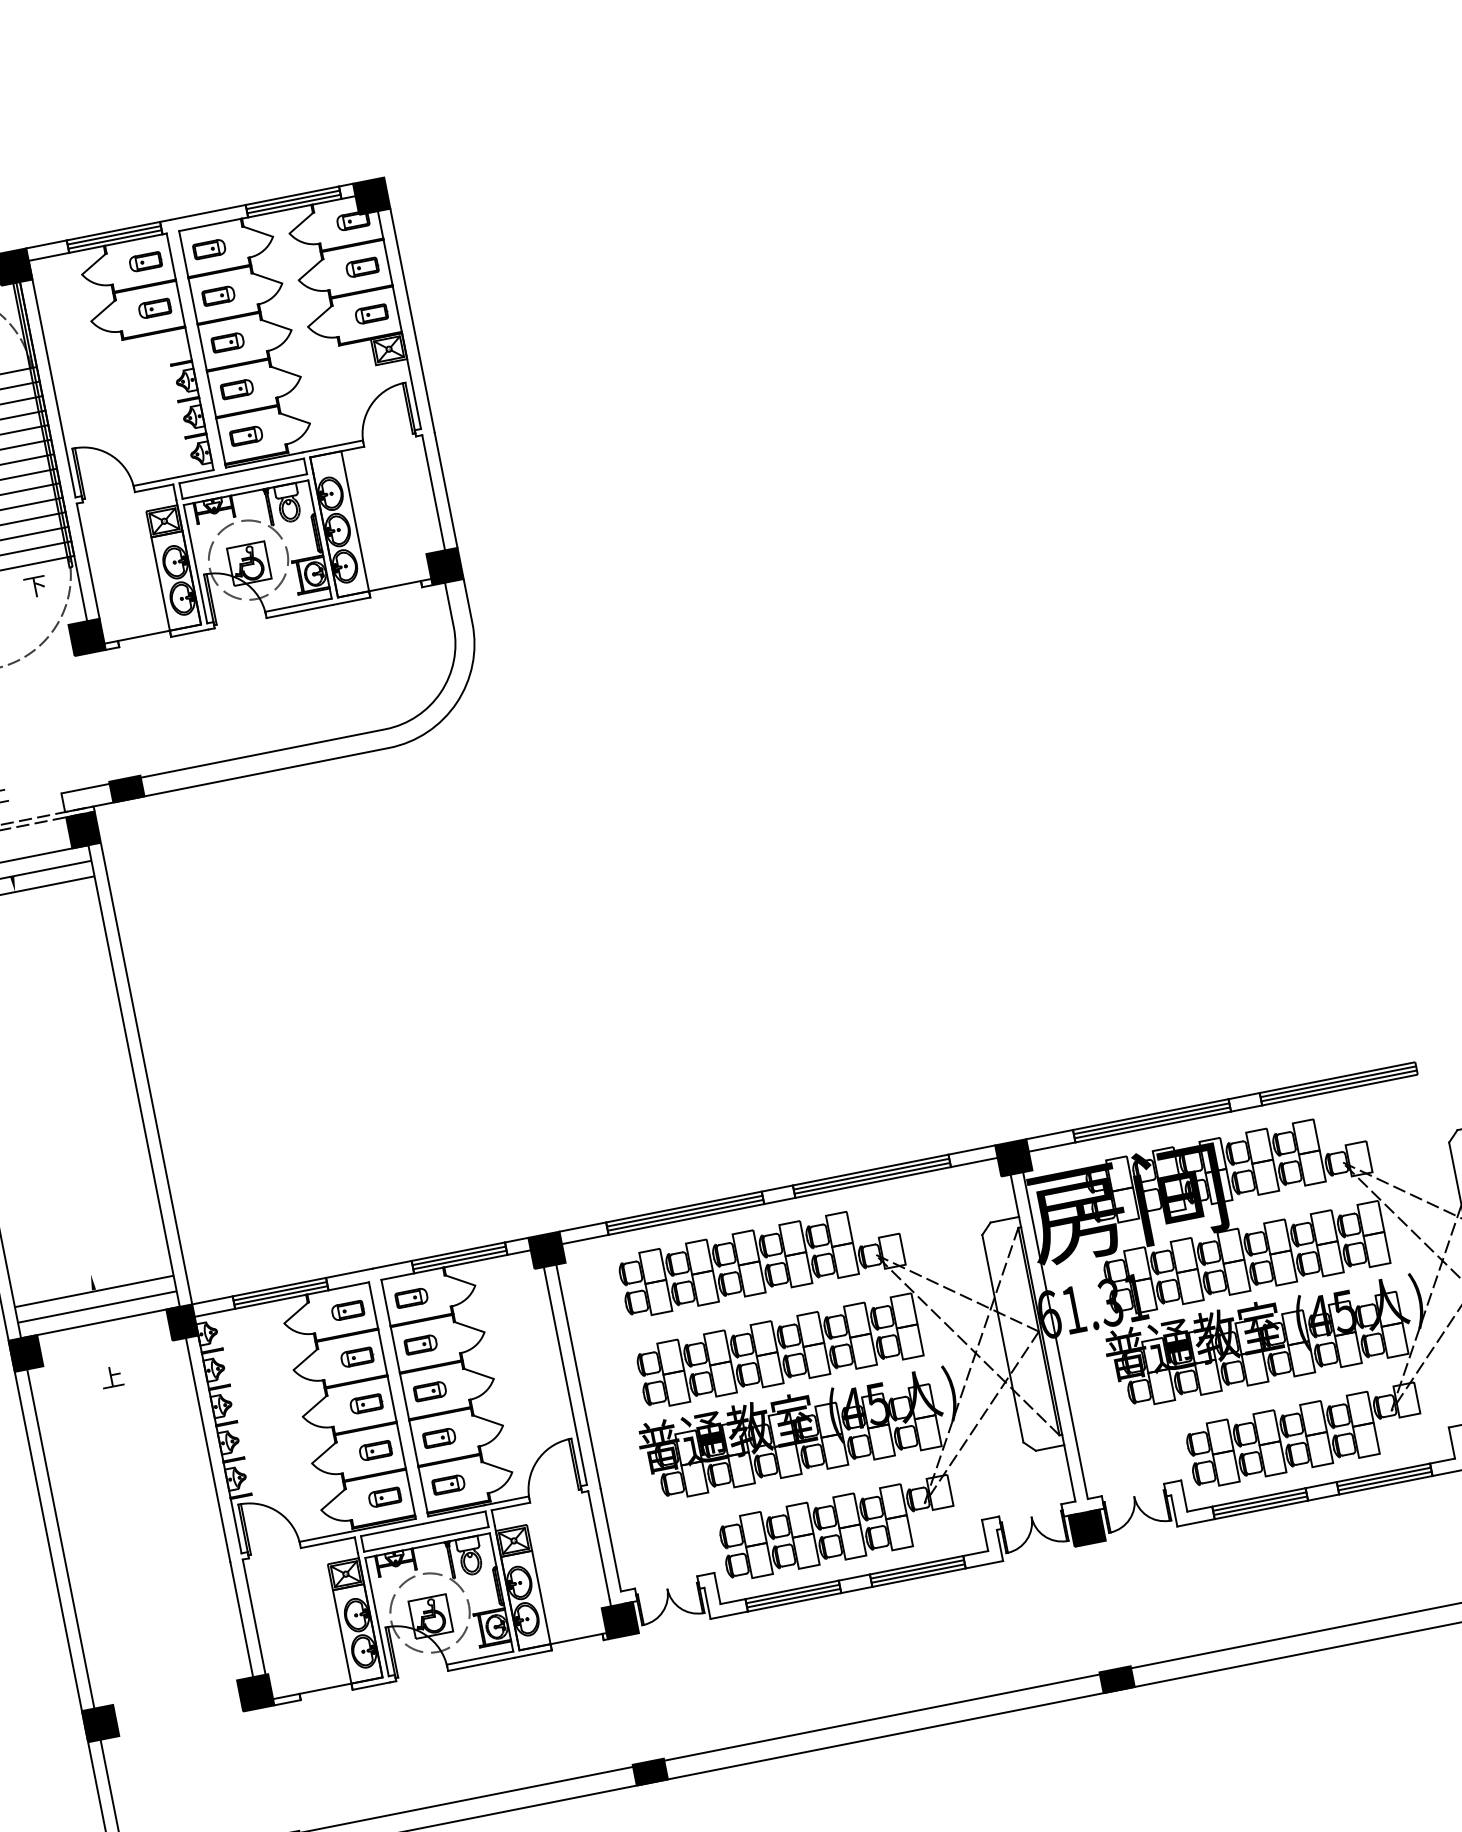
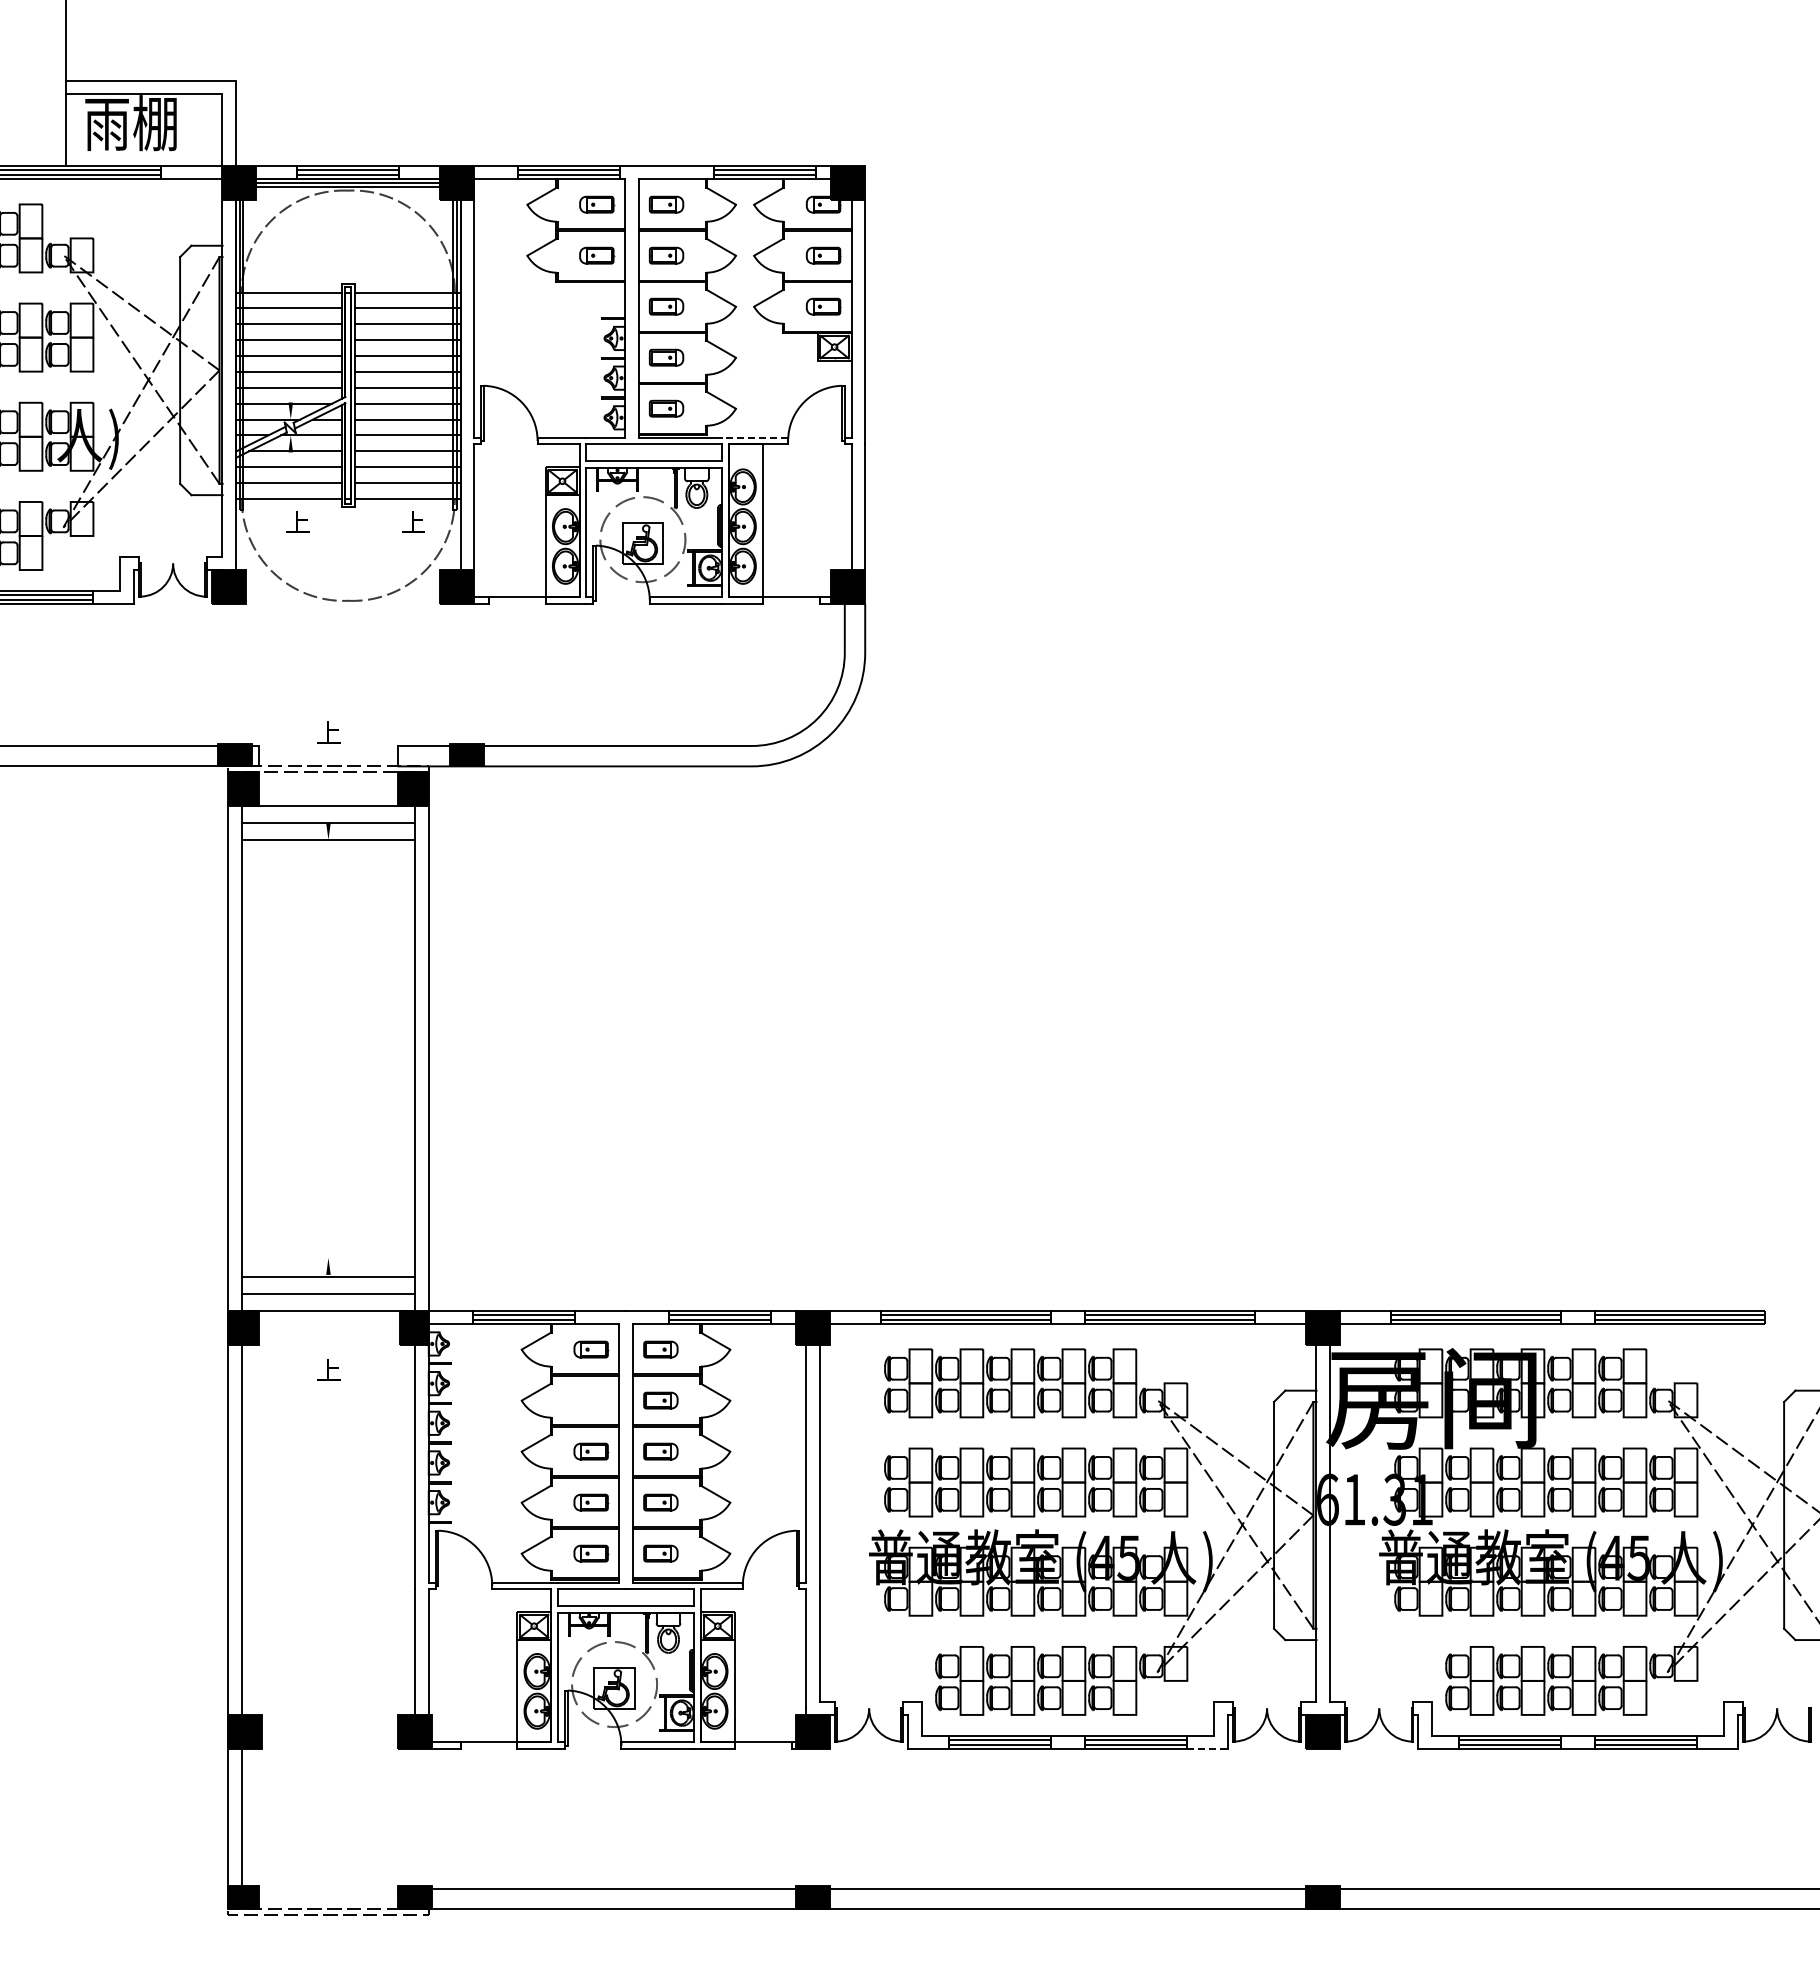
line: (333, 446) -> (755, 437), solid -> dashed
text: (35, 586) -> (413, 522), 下 -> 上
part: (357, 1357) -> (591, 1400), removed
line: (985, 1564) -> (1208, 1749), solid -> dashed

